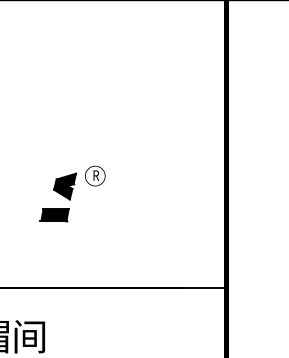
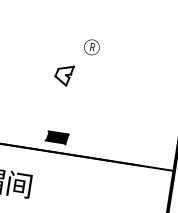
text: (95, 175) -> (92, 46), moved
fill: (65, 186) -> (64, 75), removed
part: (54, 215) -> (56, 137), moved

